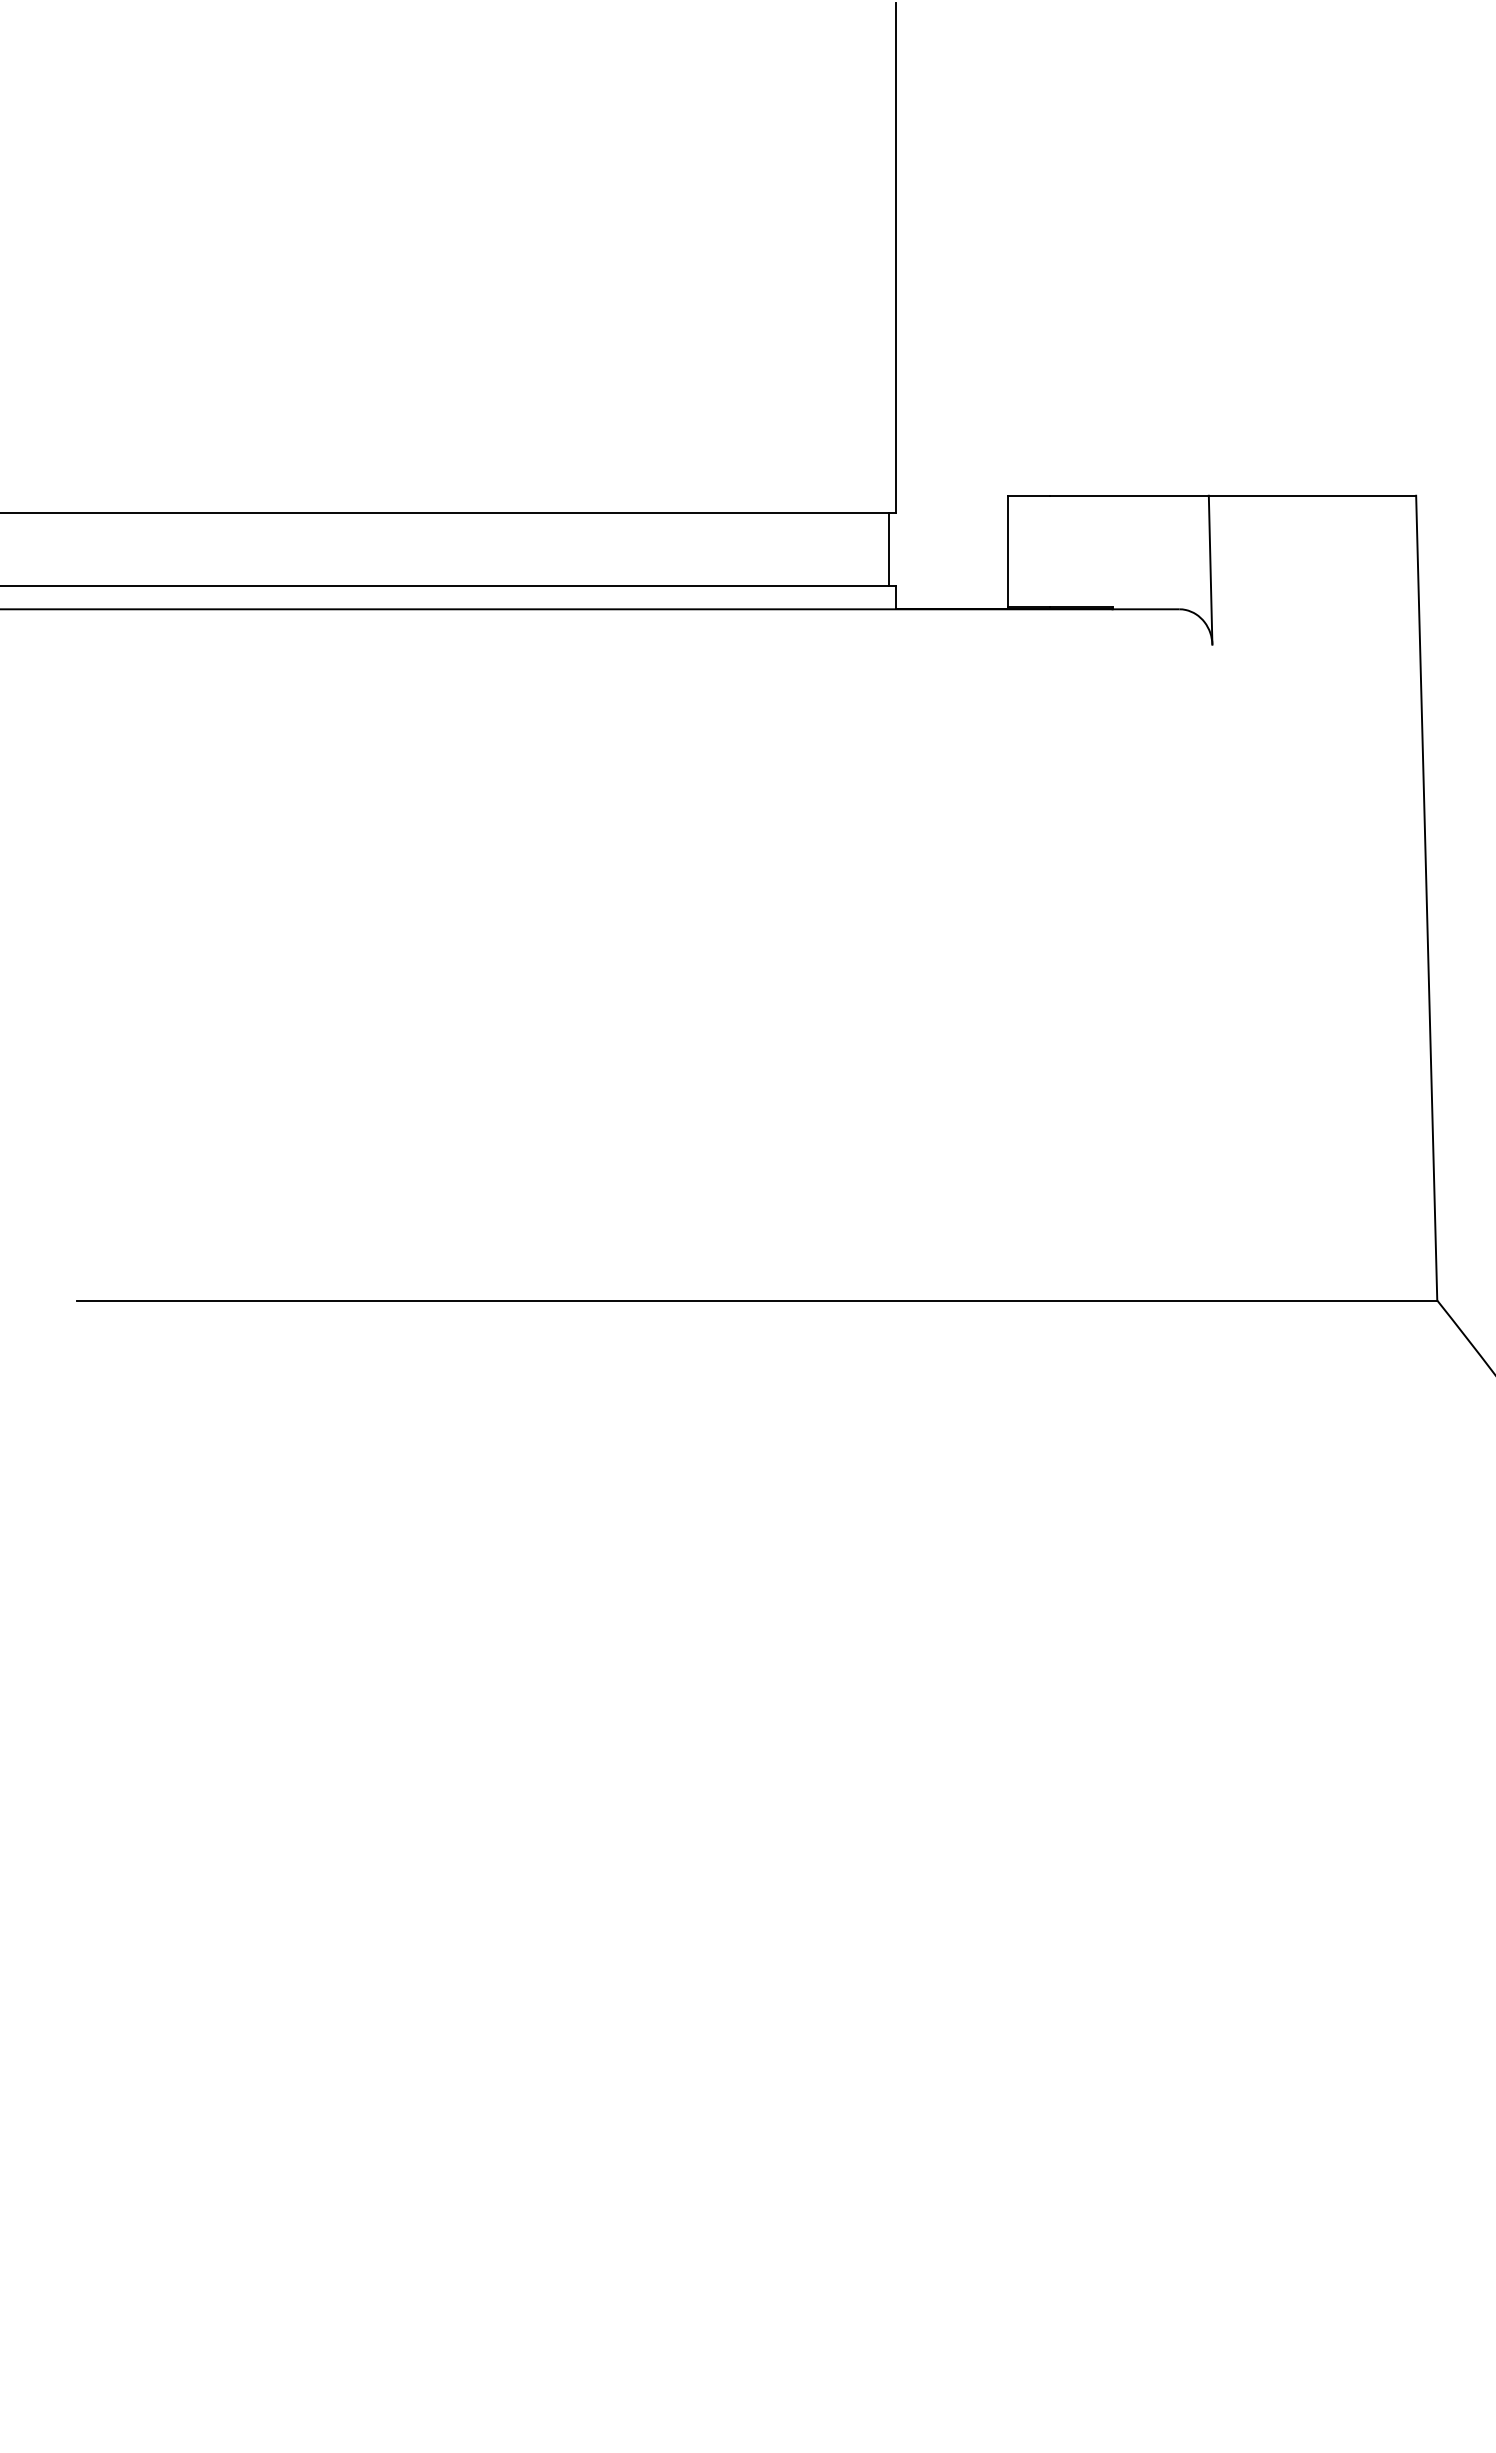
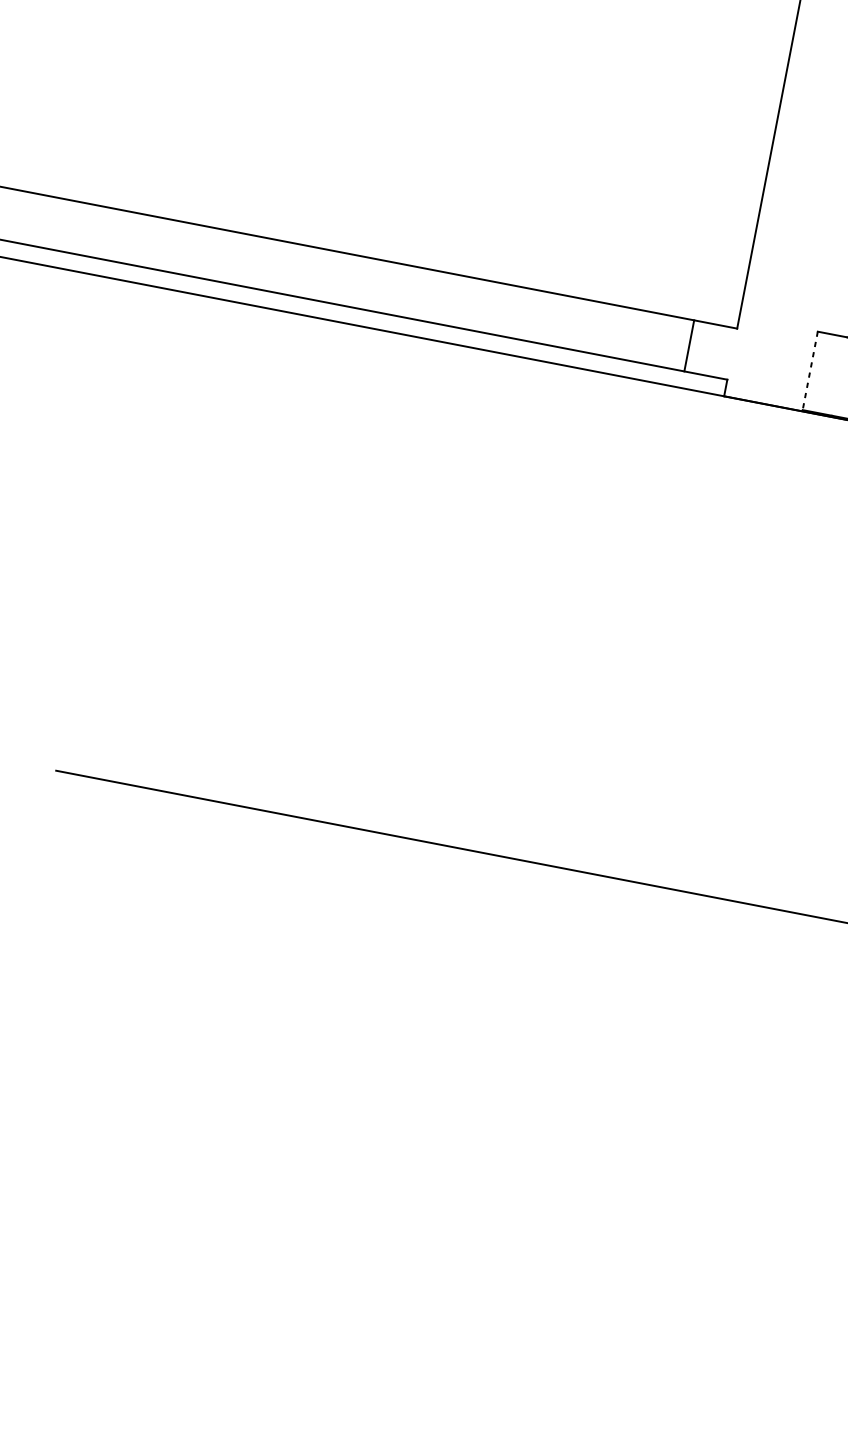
line: (888, 548) -> (689, 345), moved
line: (1007, 551) -> (810, 370), solid -> dashed

